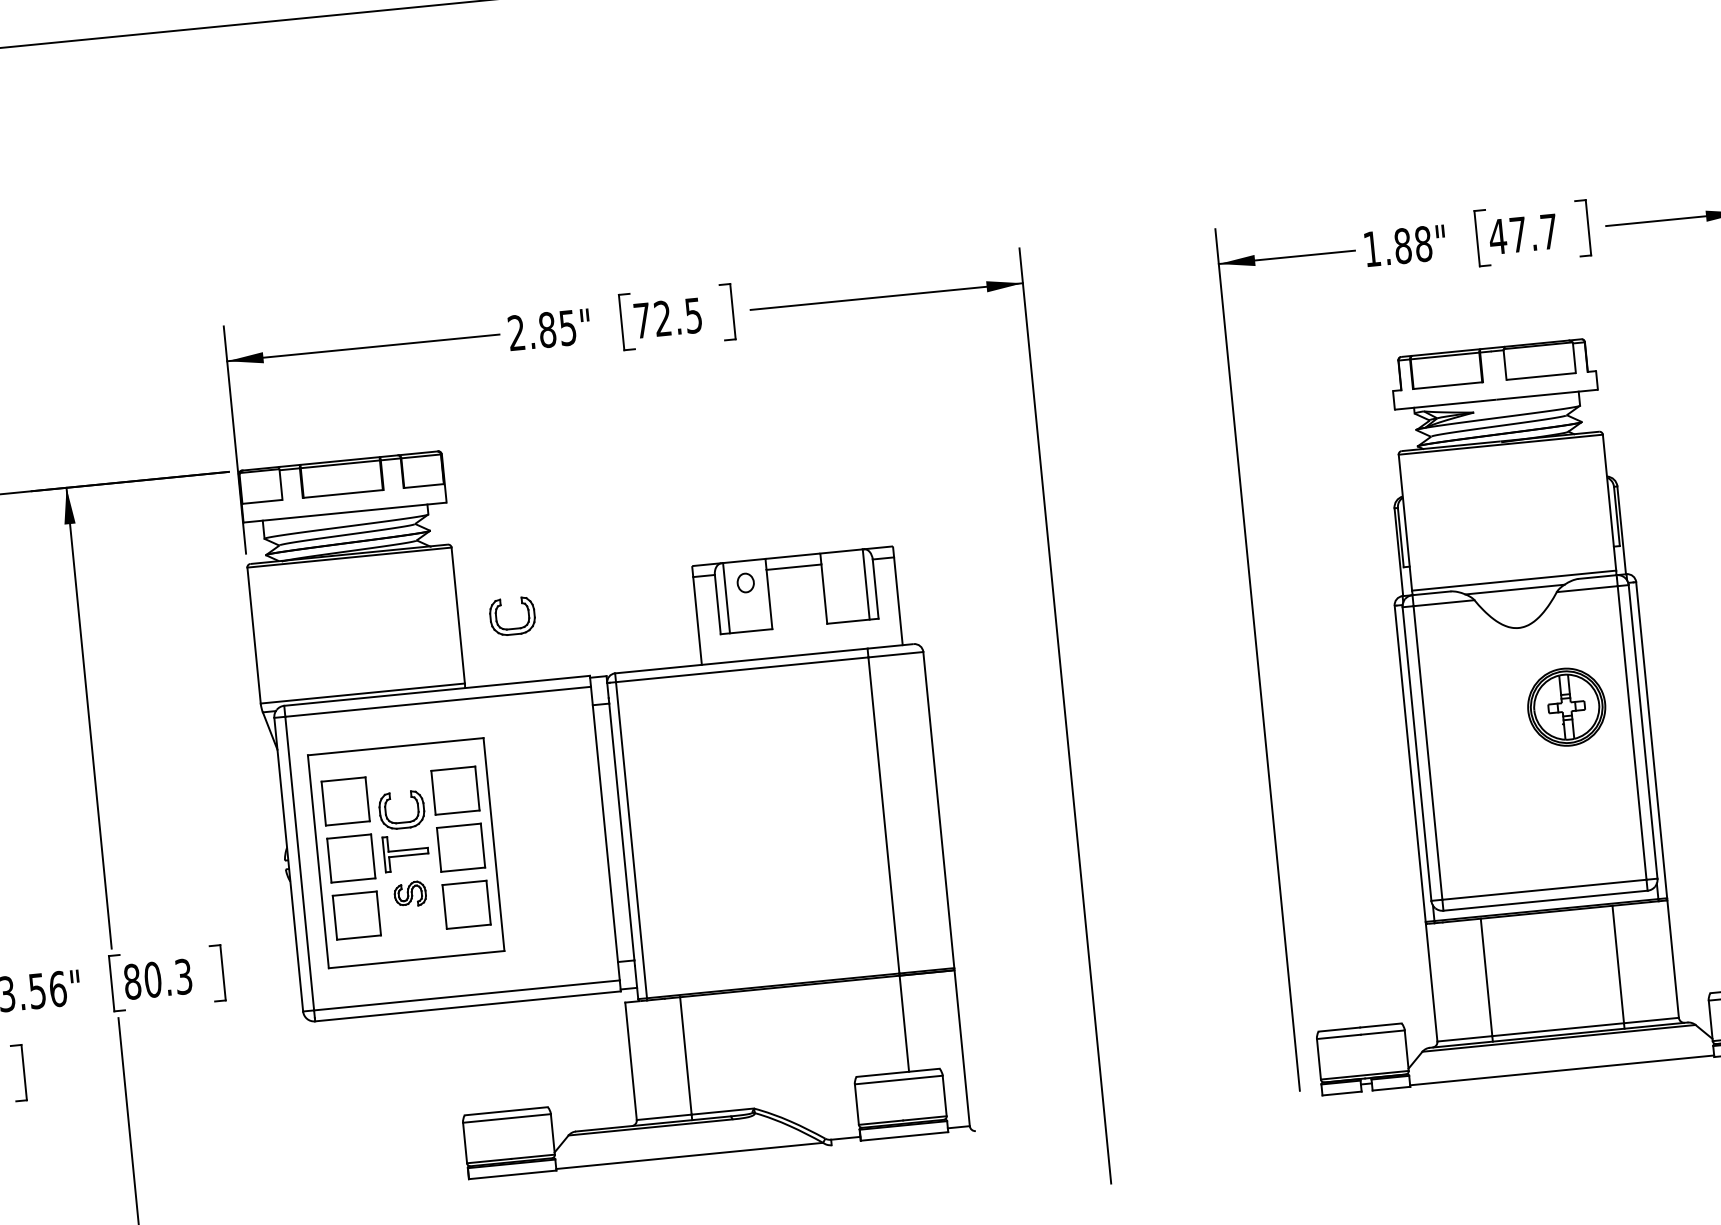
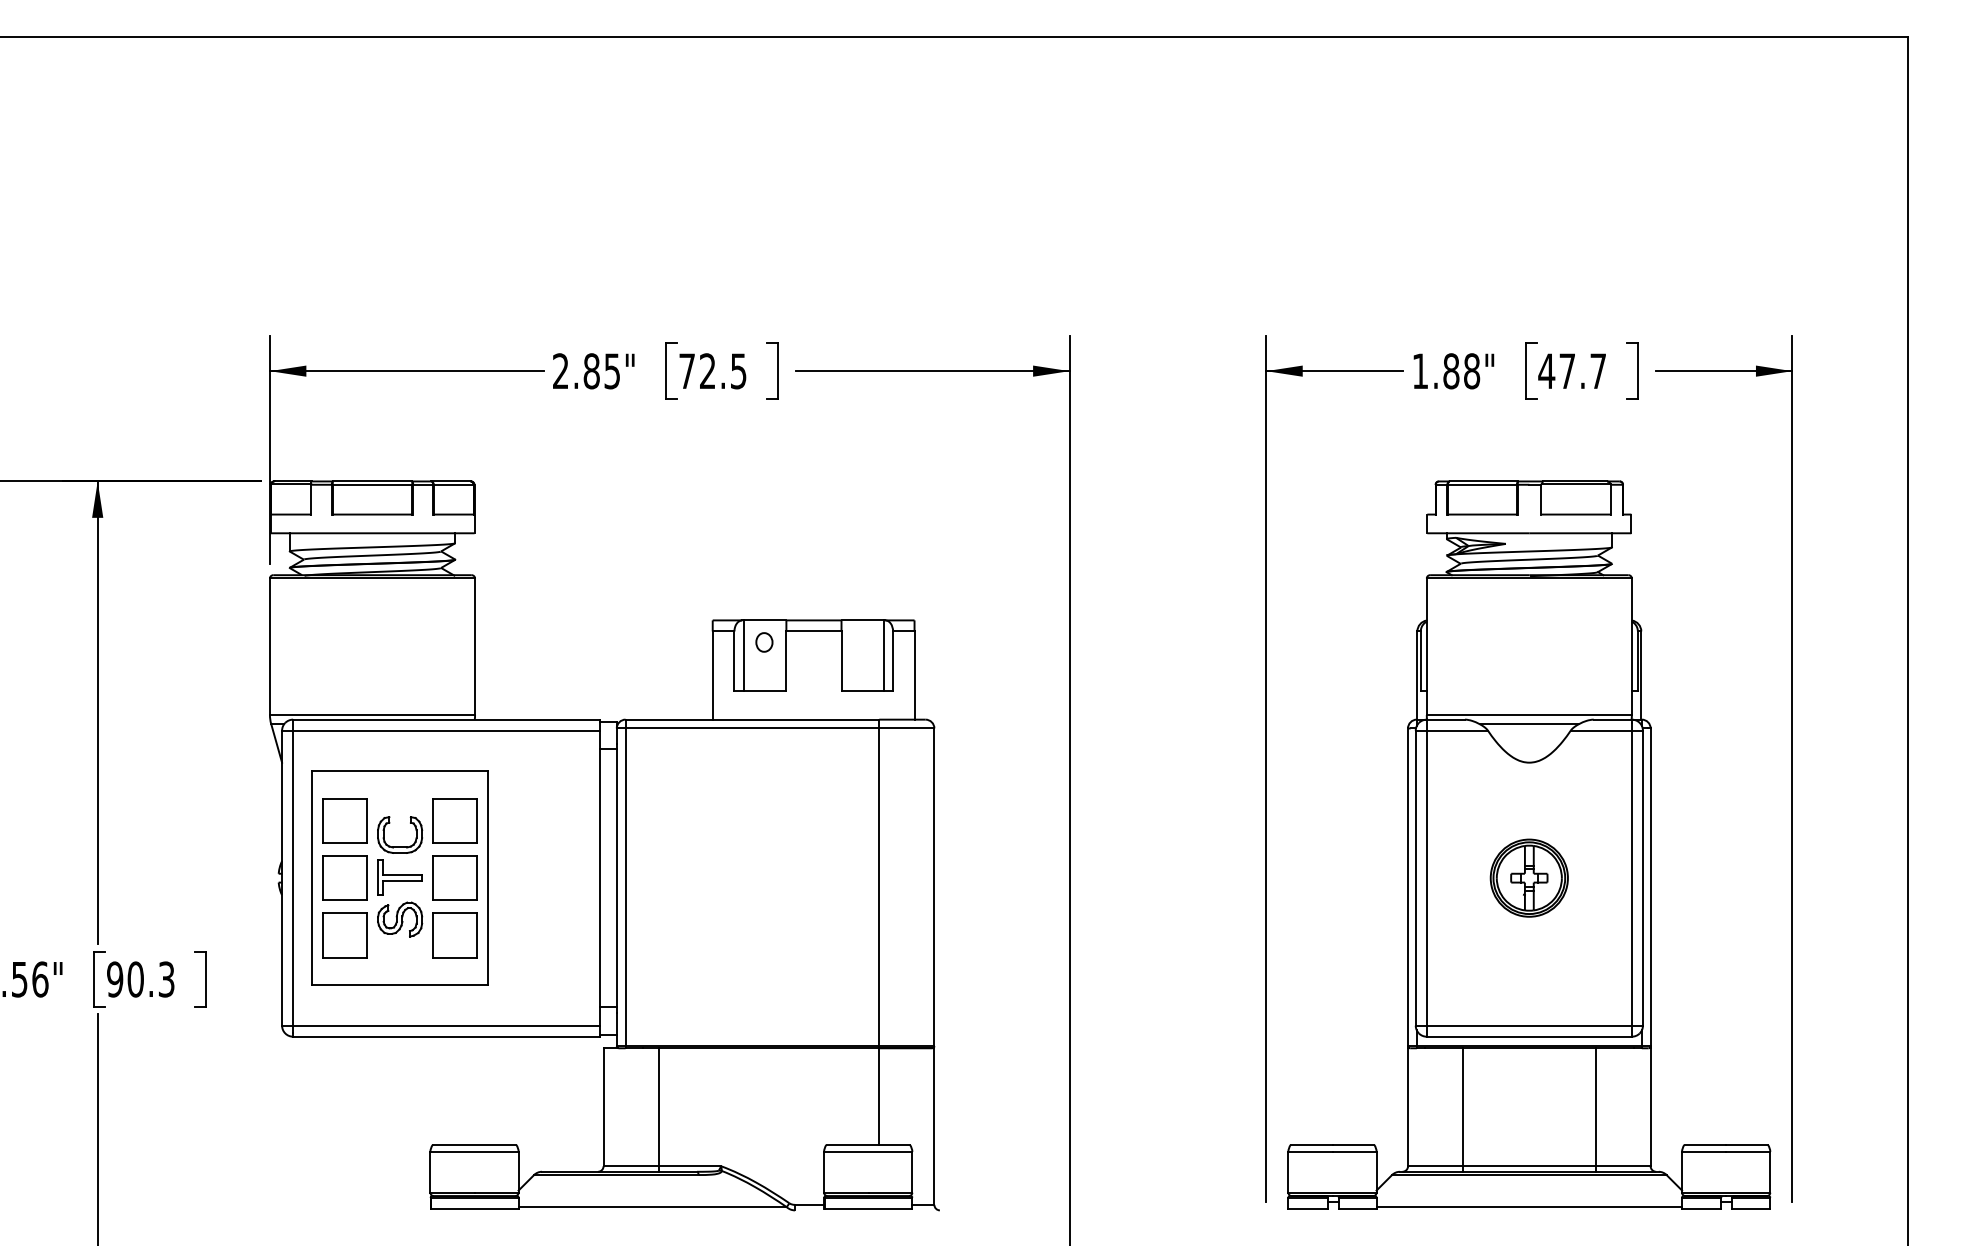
part: (514, 627) -> (529, 664), removed
part: (1565, 706) -> (1528, 877), moved
part: (410, 894) -> (400, 919), size x1.43
text: (132, 981) -> (115, 979), 80.3 -> 90.3

